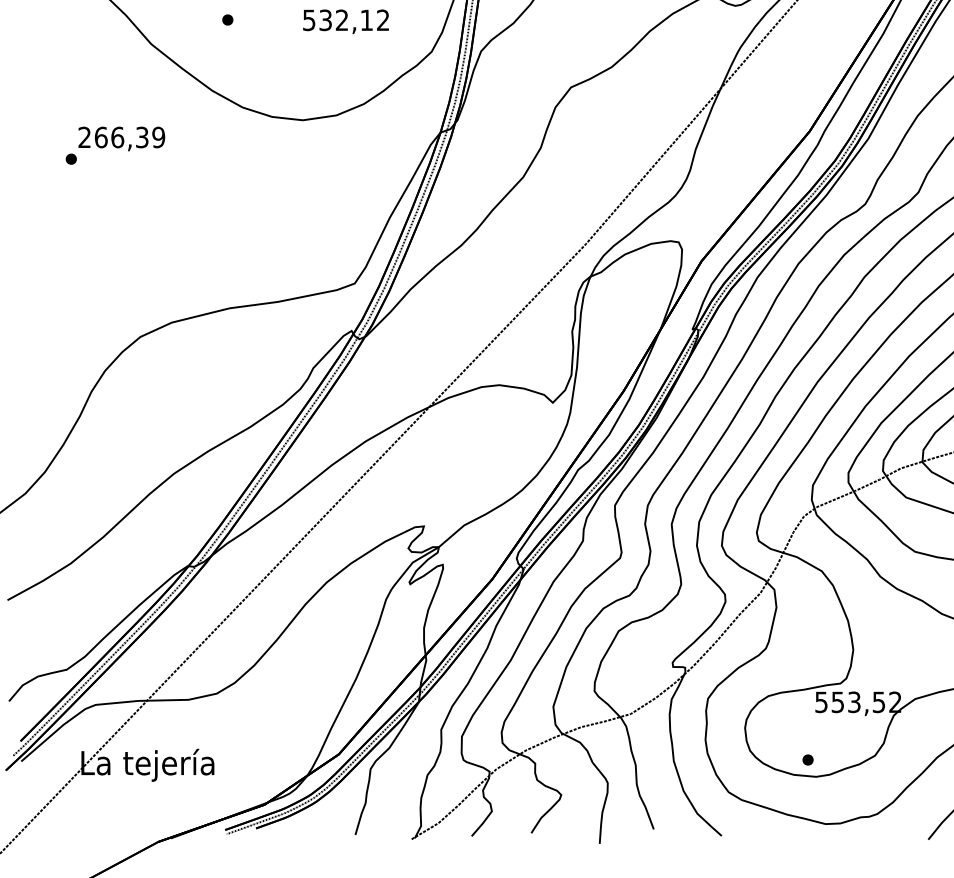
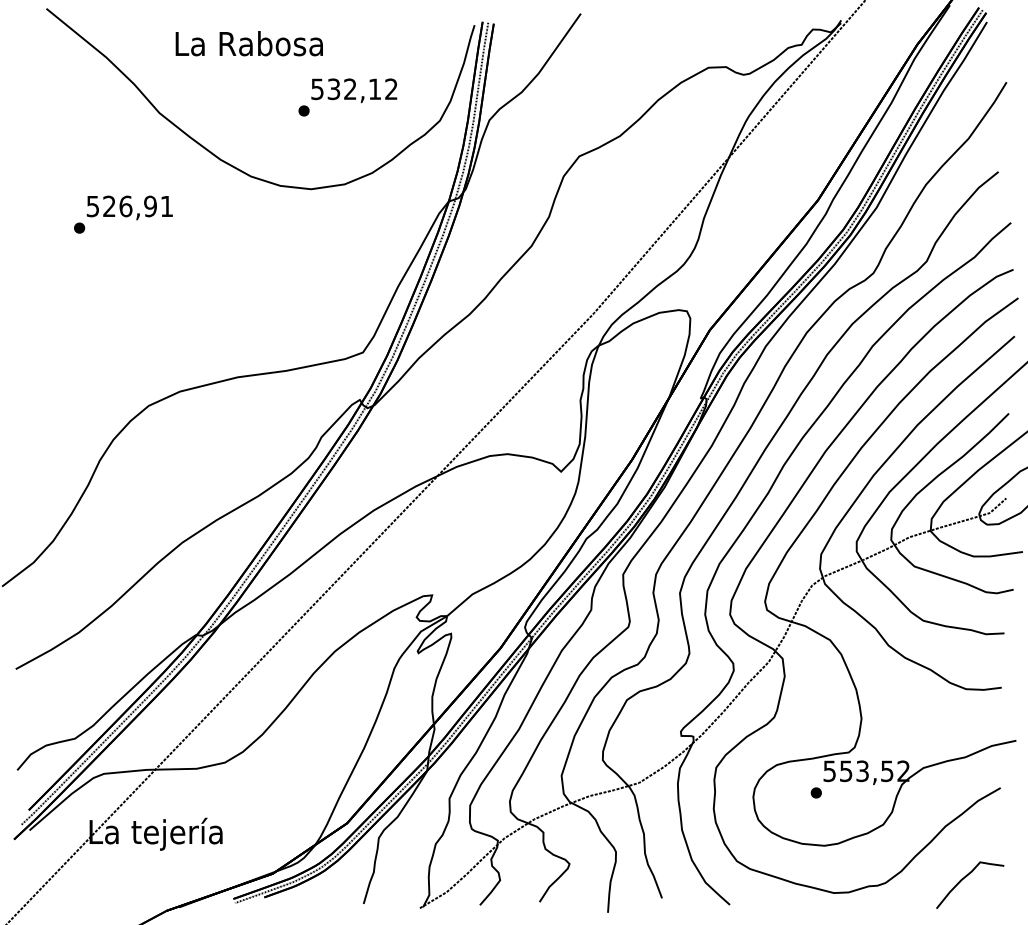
part: (227, 19) -> (303, 110), moved
text: (121, 137) -> (129, 206), 266,39 -> 526,91
part: (807, 759) -> (815, 792), moved

